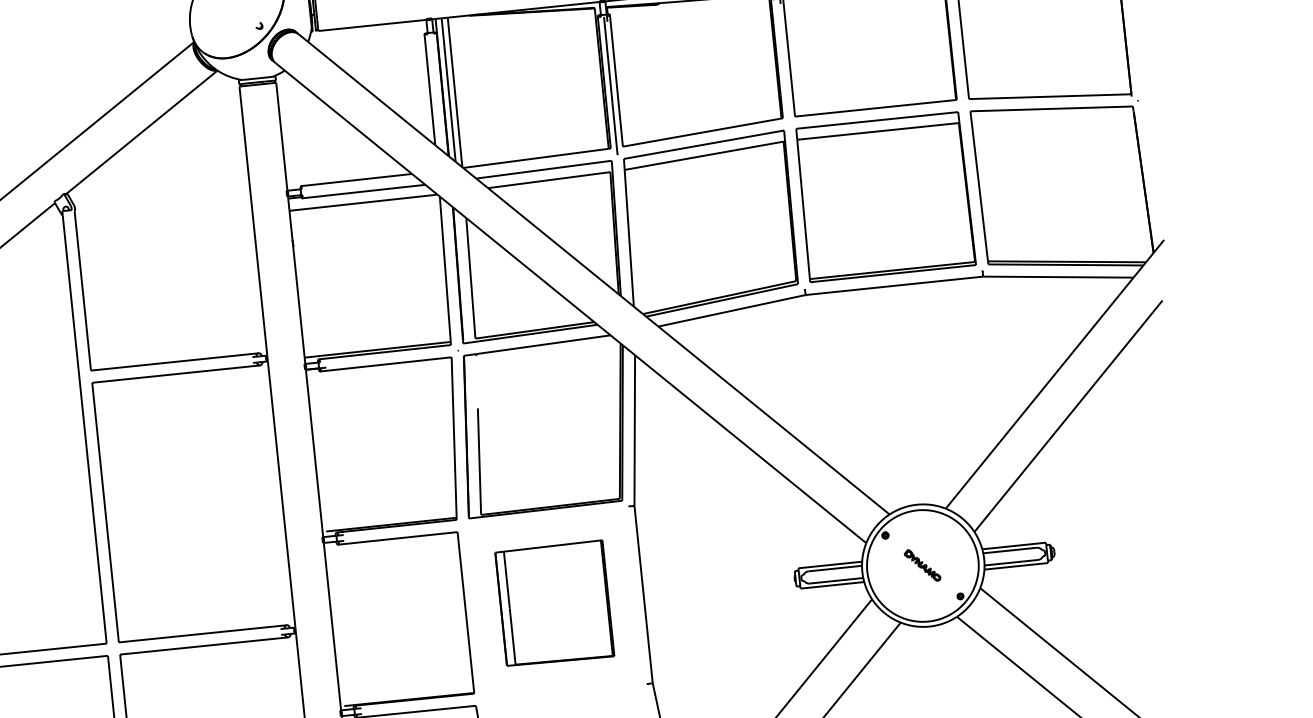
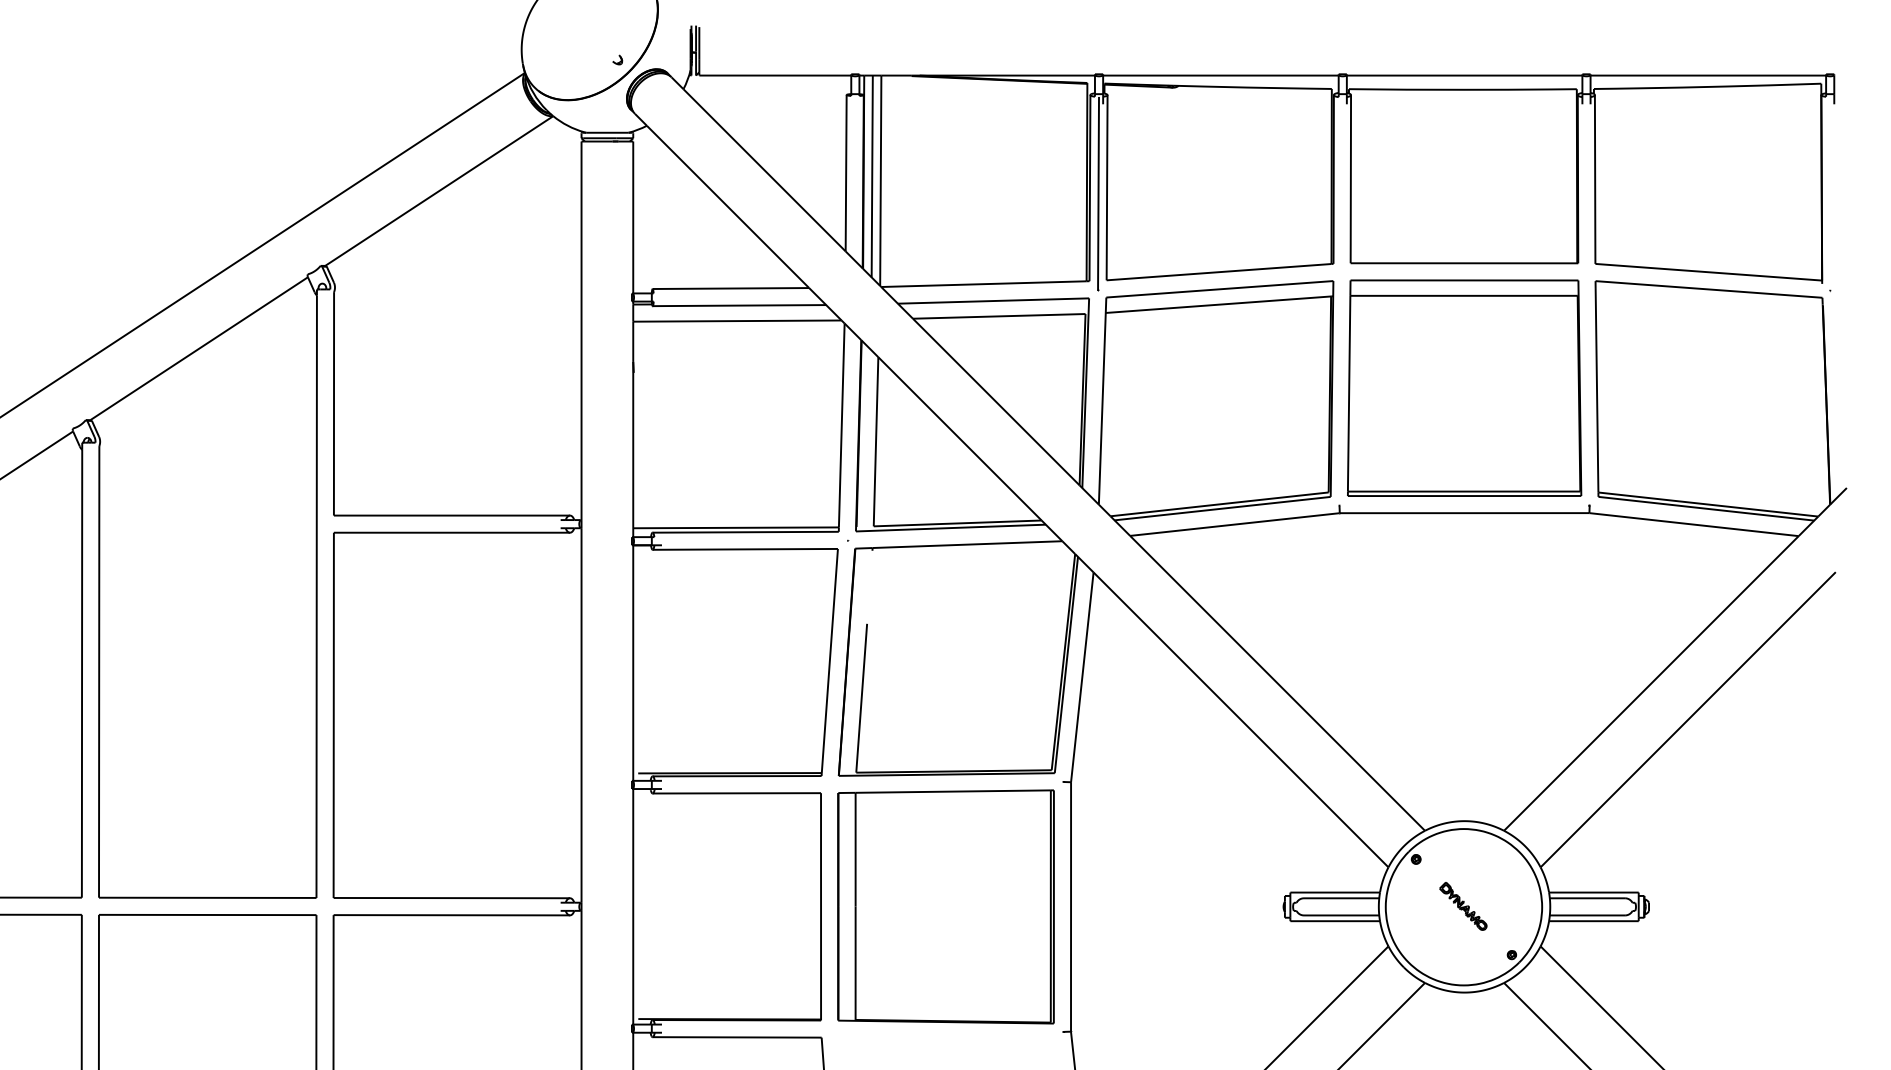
part: (554, 603) -> (945, 906), size x1.43

